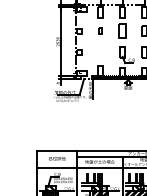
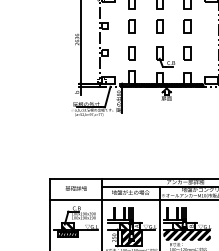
part: (100, 31) -> (131, 26), size x1.67
part: (122, 31) -> (159, 26), size x0.71
part: (100, 52) -> (131, 53), added

